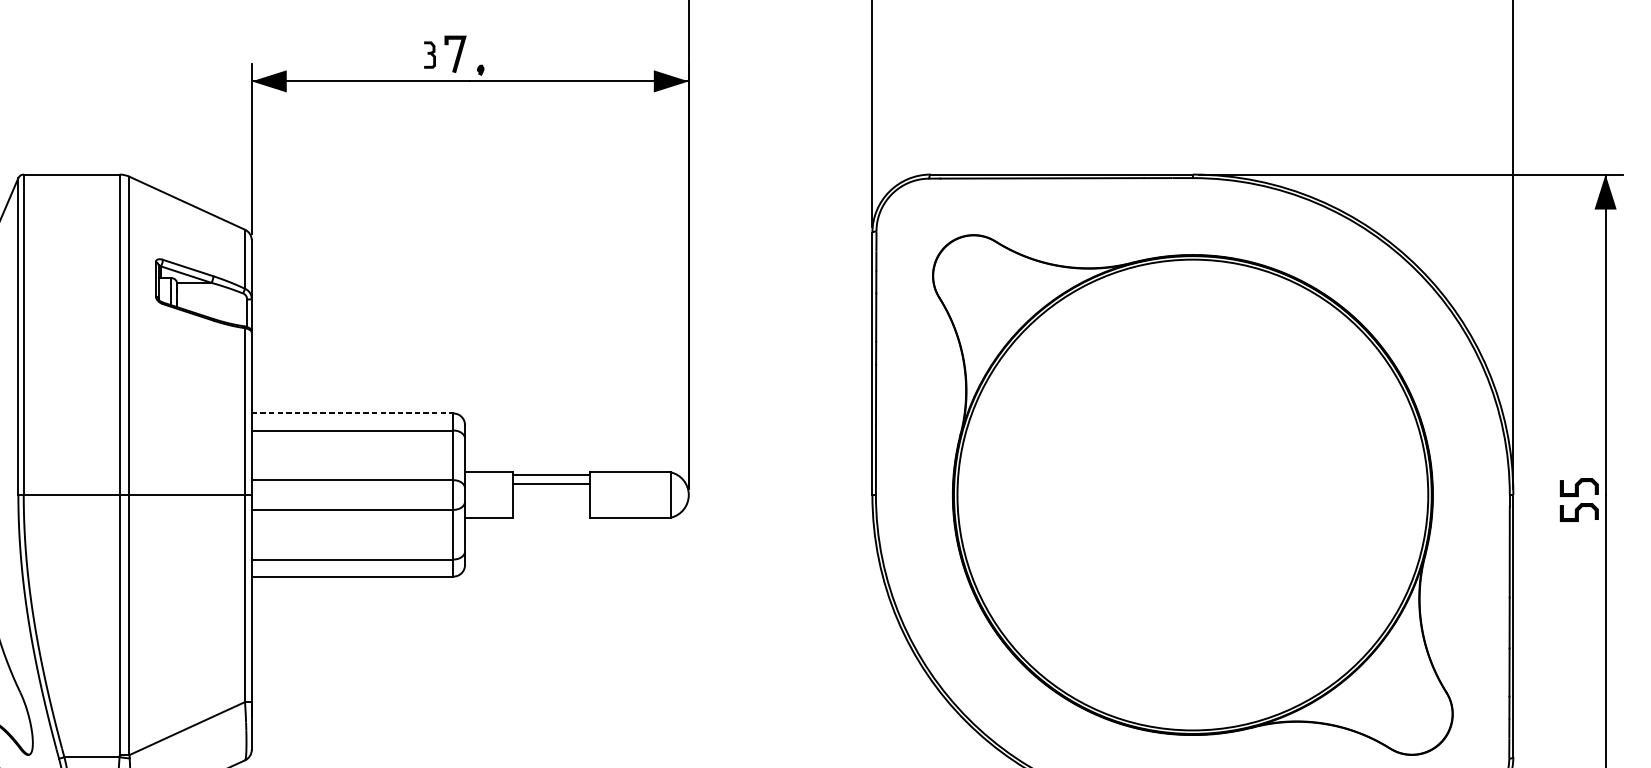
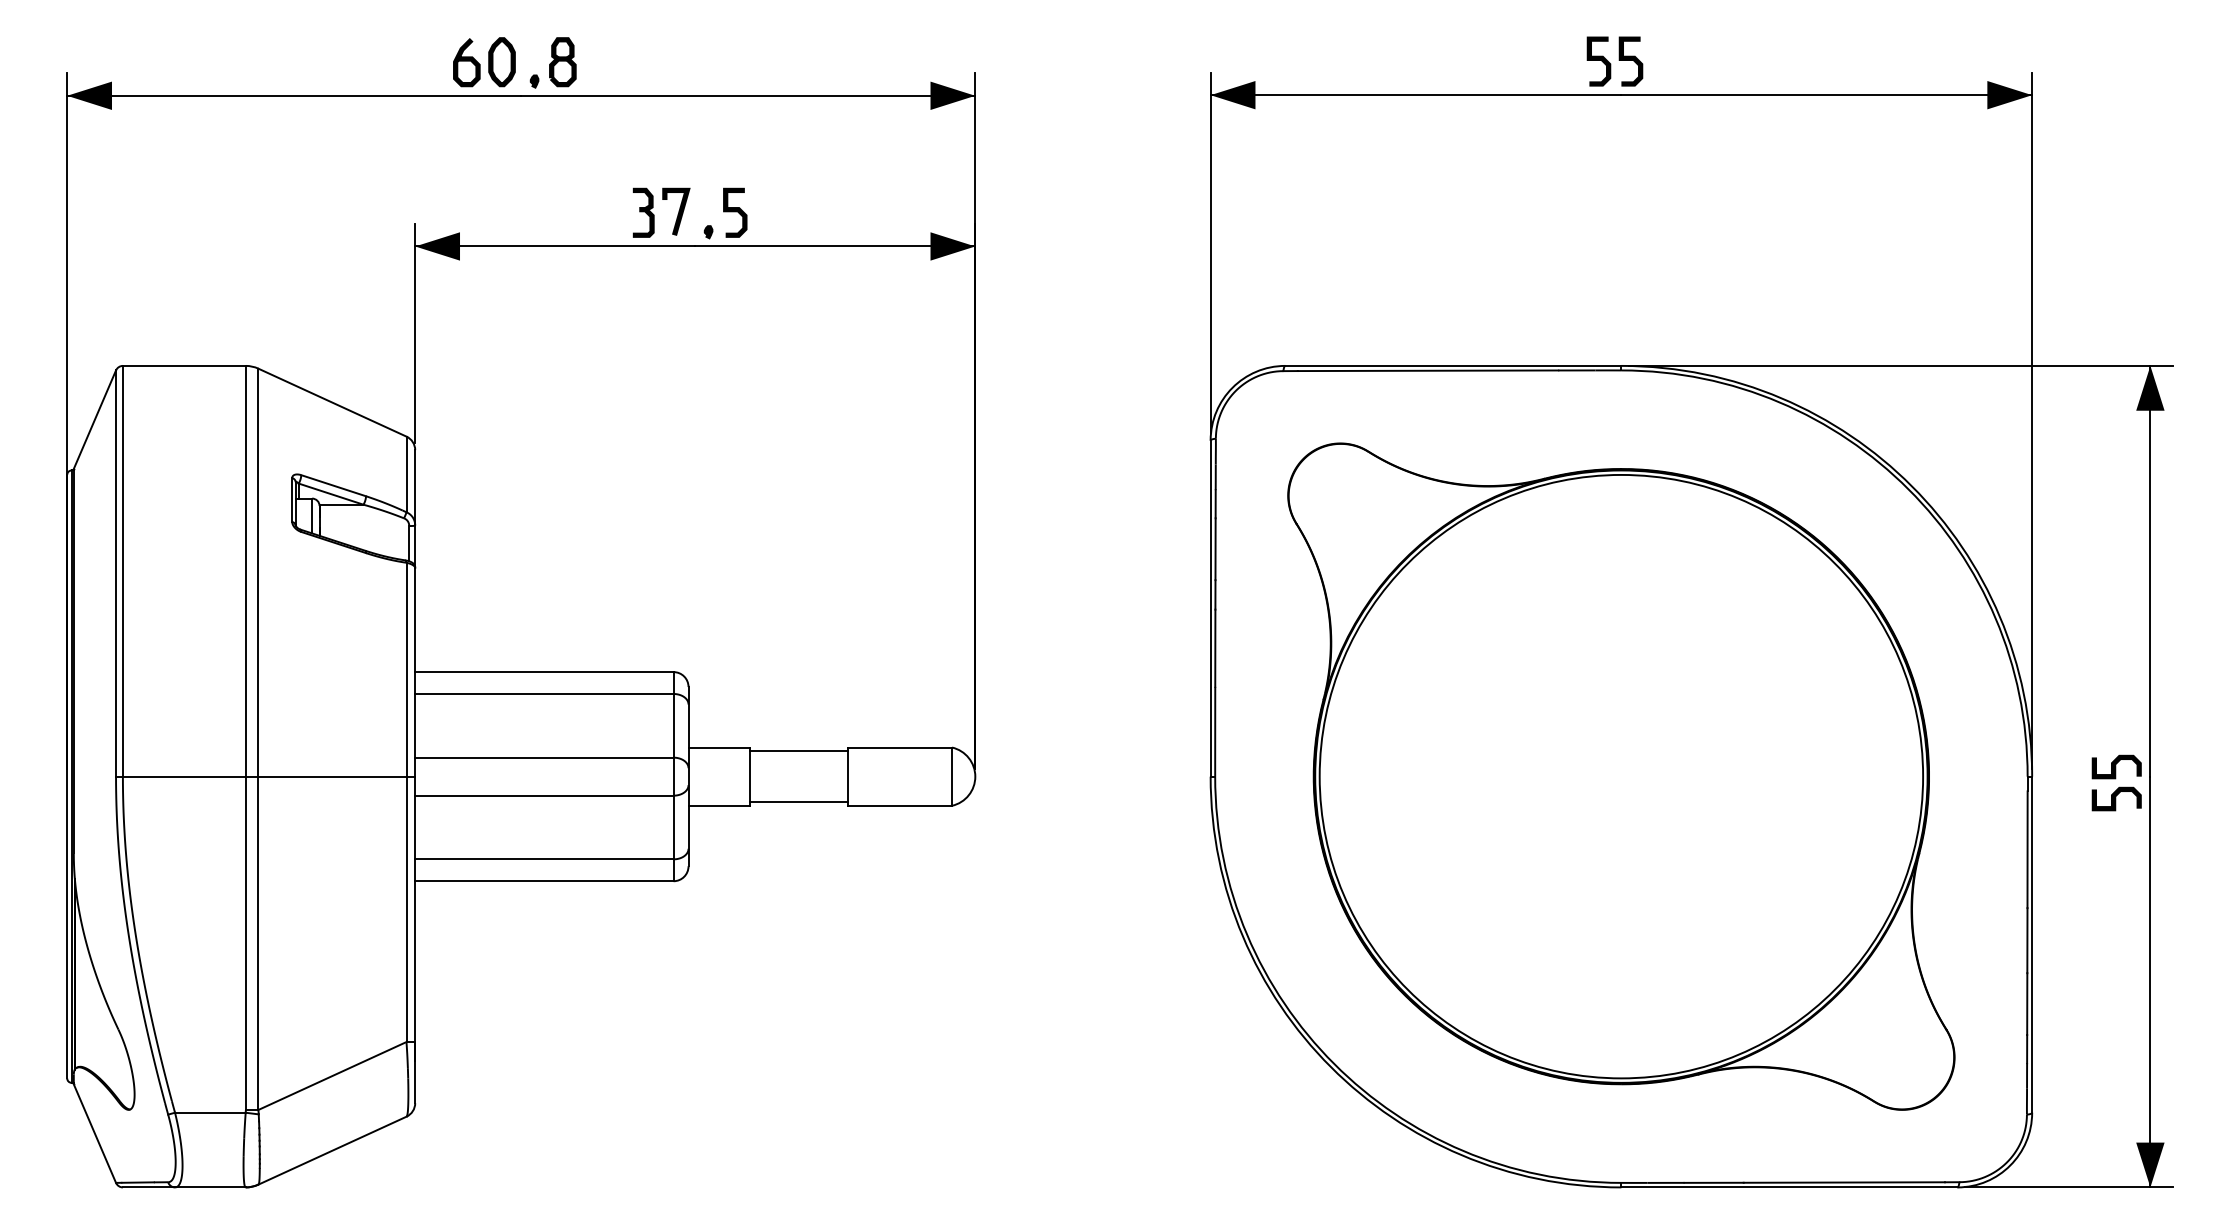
part: (429, 54) -> (643, 212), size x1.43
curve: (501, 54) -> (735, 212), added
line: (352, 413) -> (544, 672), dashed -> solid
line: (550, 483) -> (798, 802), moved

